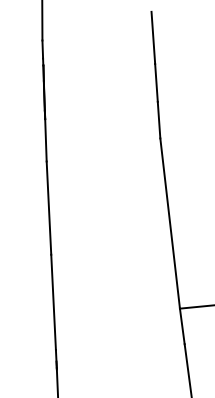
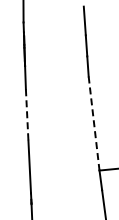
line: (49, 208) -> (27, 115), solid -> dashed
line: (170, 225) -> (94, 124), solid -> dashed

